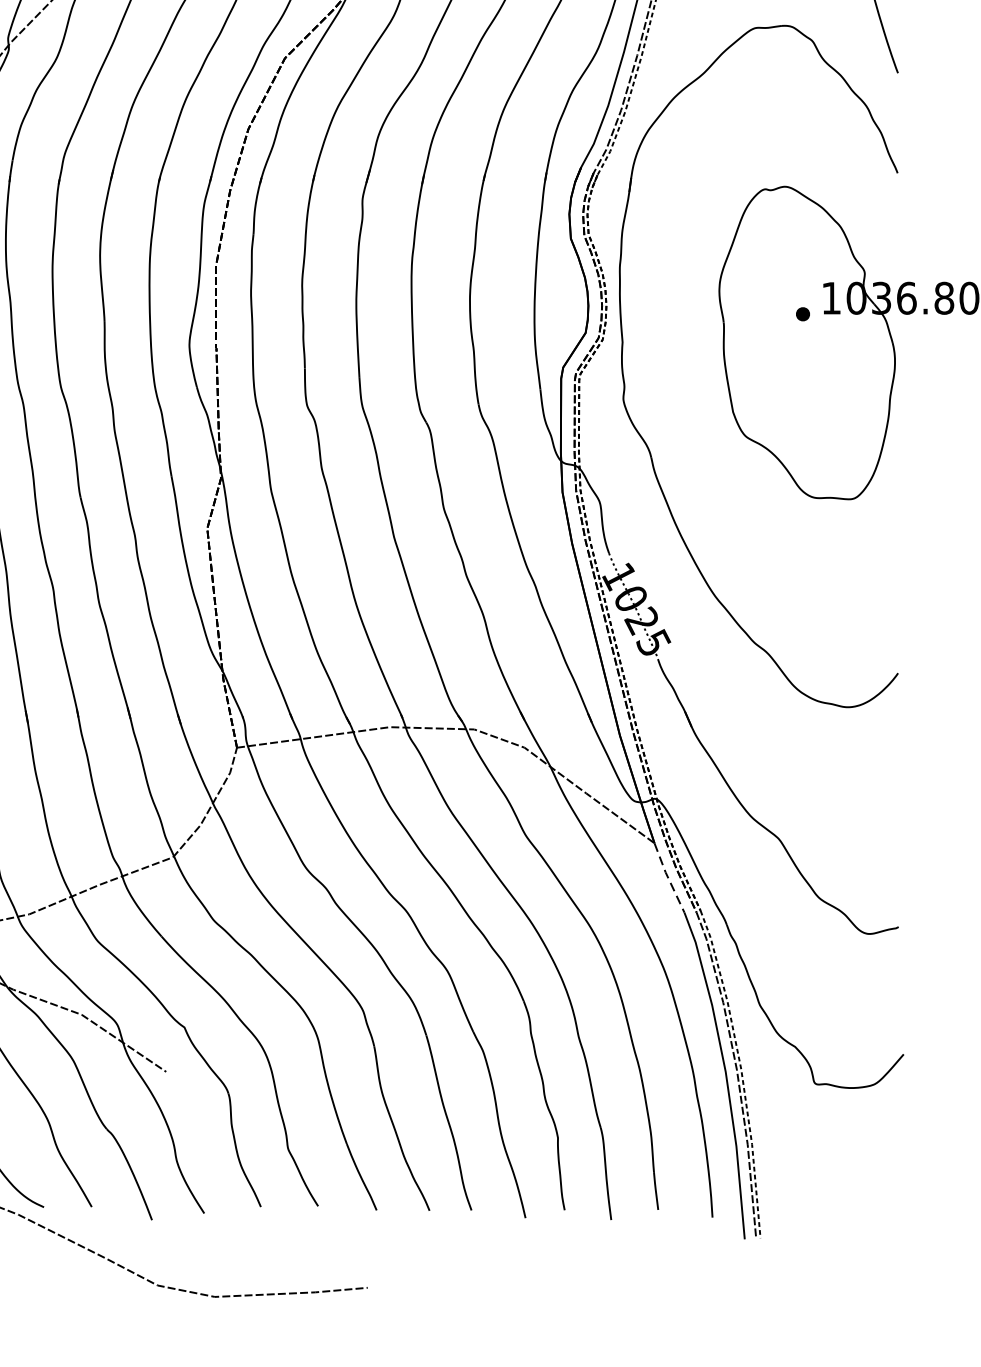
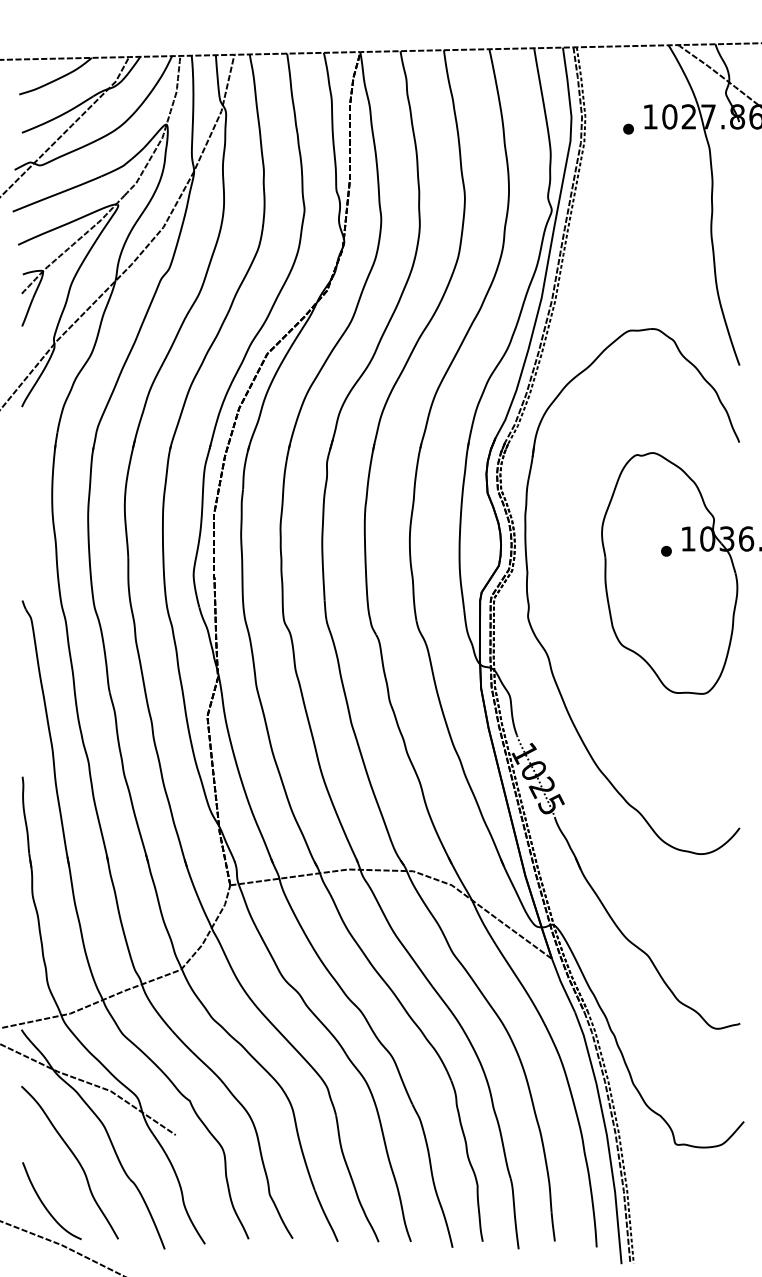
line: (668, 877) -> (562, 985), dashed -> solid

